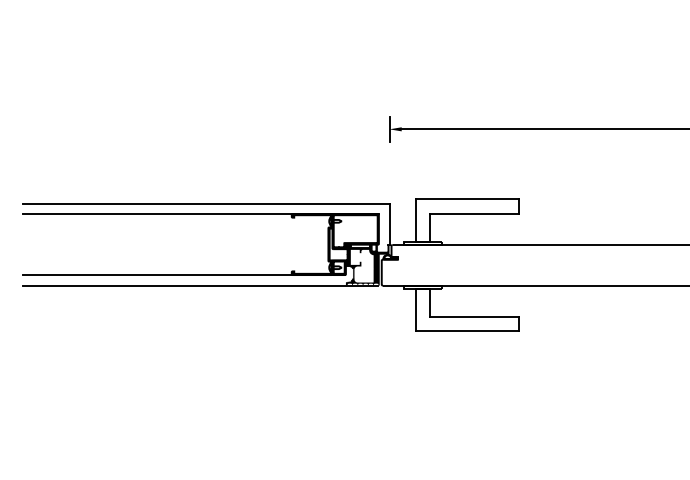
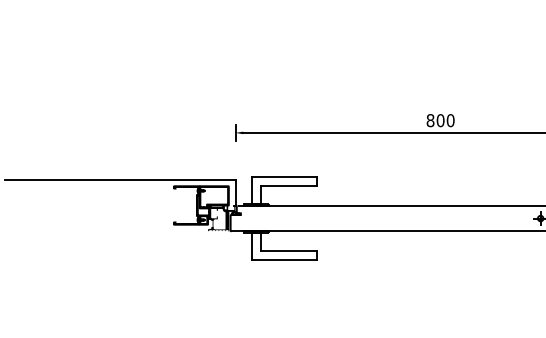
line: (200, 214) -> (116, 186), removed
line: (183, 274) -> (105, 224), removed
line: (200, 285) -> (116, 231), removed

